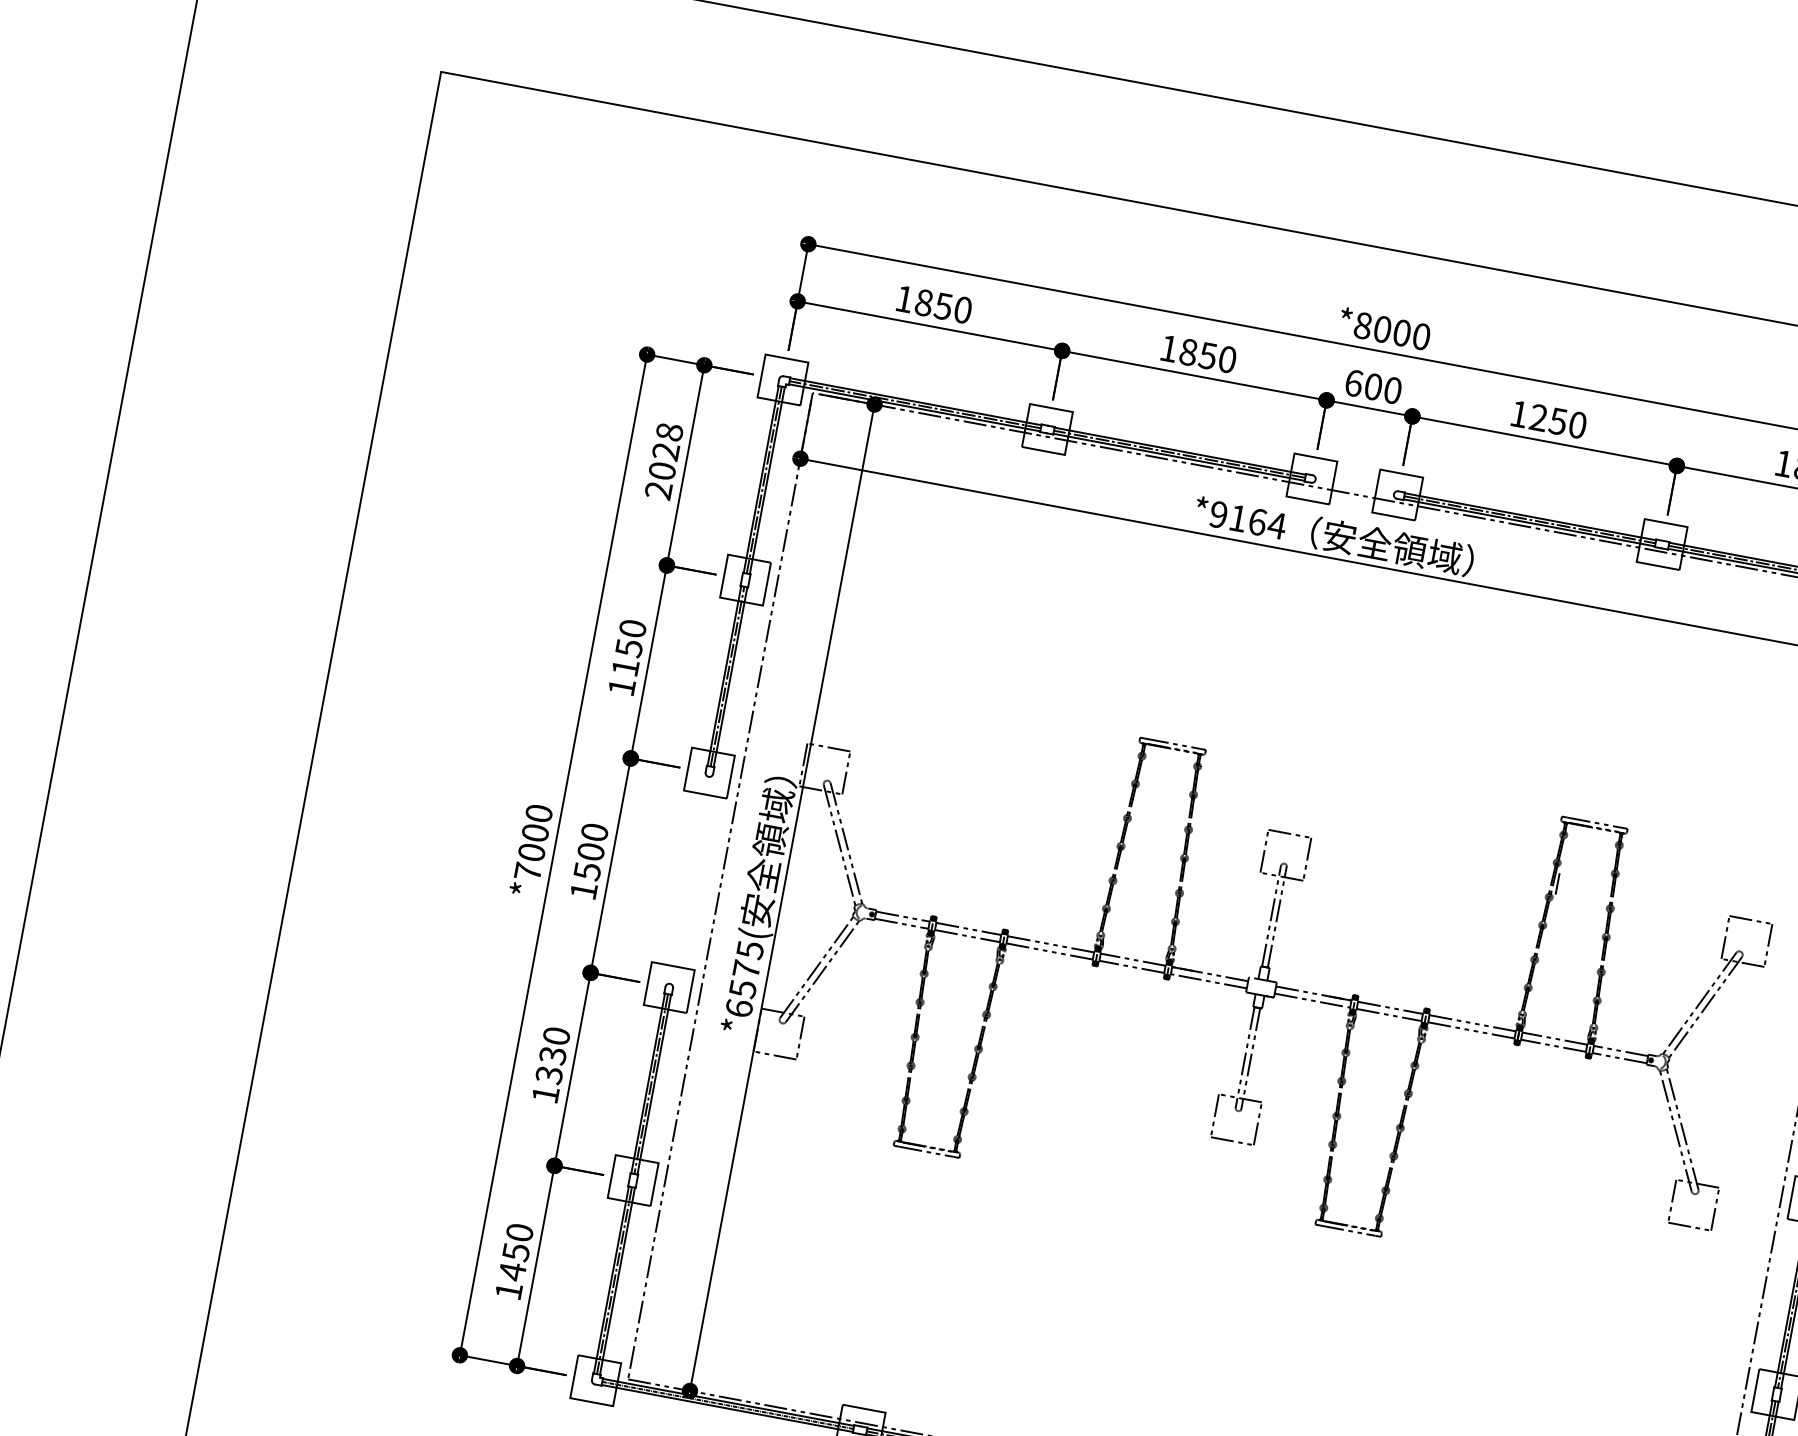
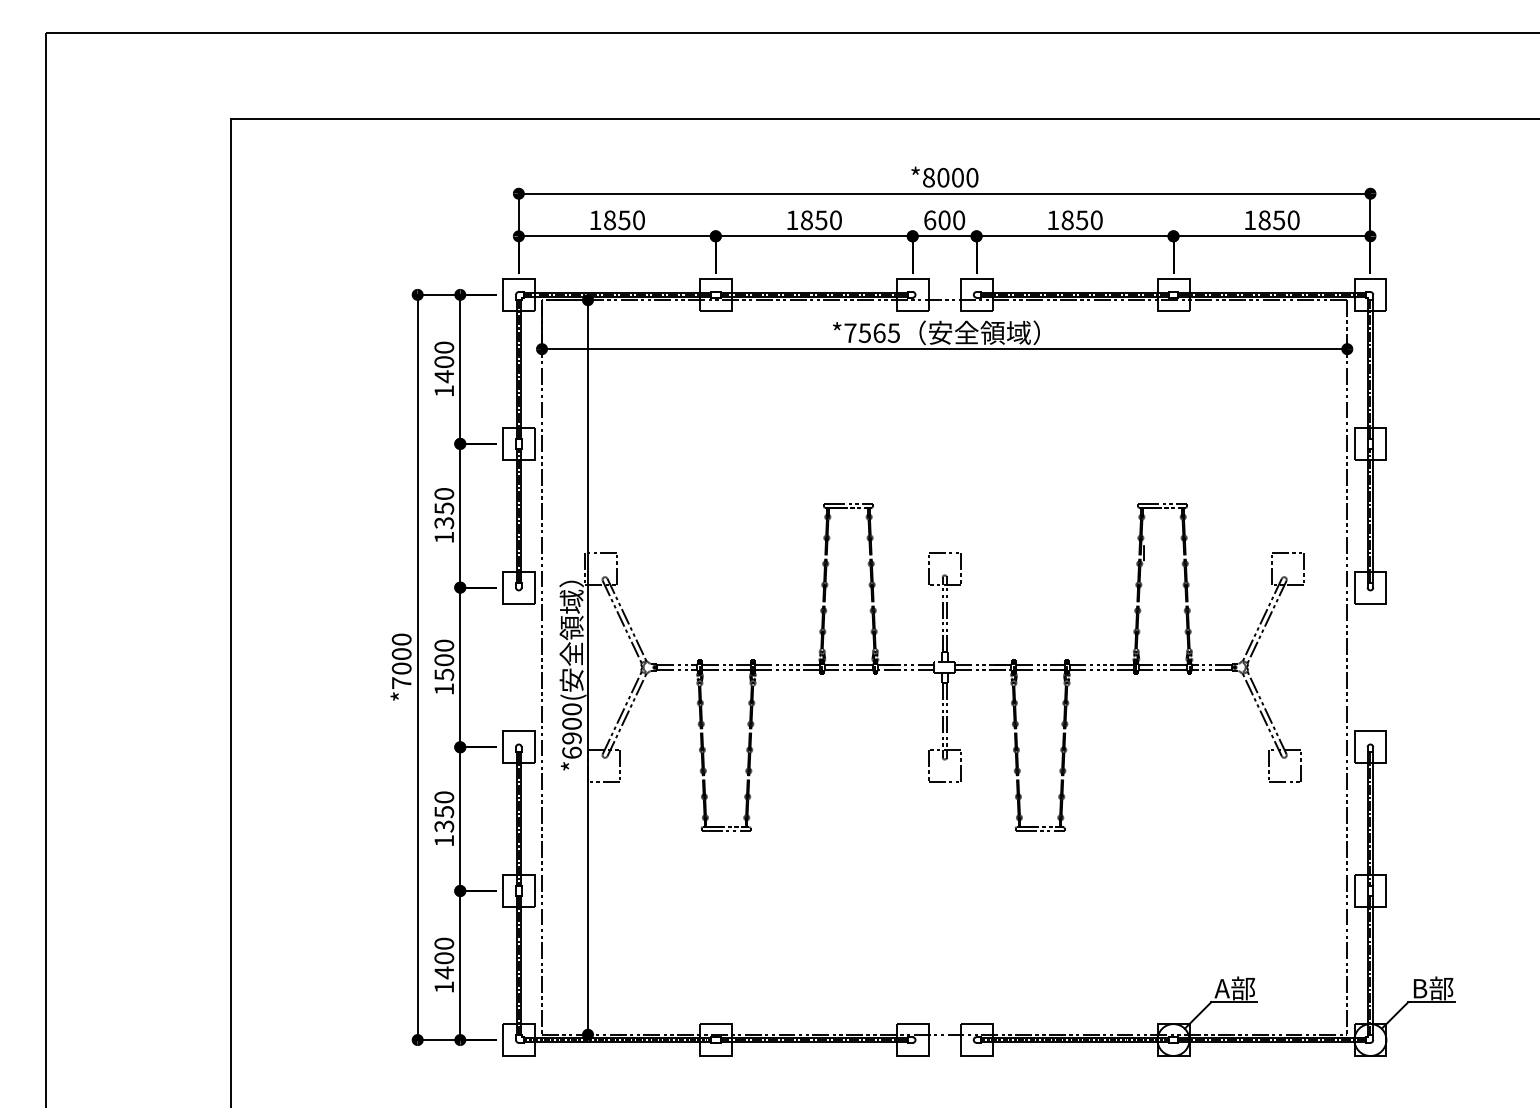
text: (1538, 418) -> (1067, 220), 1250 -> 1850
text: (664, 461) -> (444, 369), 2028 -> 1400
text: (1248, 520) -> (872, 333), *9164 -> *7565
text: (625, 668) -> (444, 523), 1150 -> 1350
text: (745, 968) -> (571, 723), *6575( -> *6900(
text: (551, 1054) -> (443, 811), 1330 -> 1350
text: (516, 1252) -> (444, 958), 1450 -> 1400

